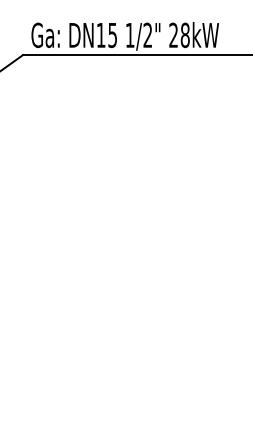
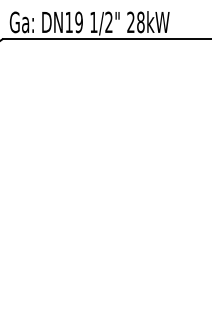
text: (112, 34) -> (78, 21), DN15 -> DN19

